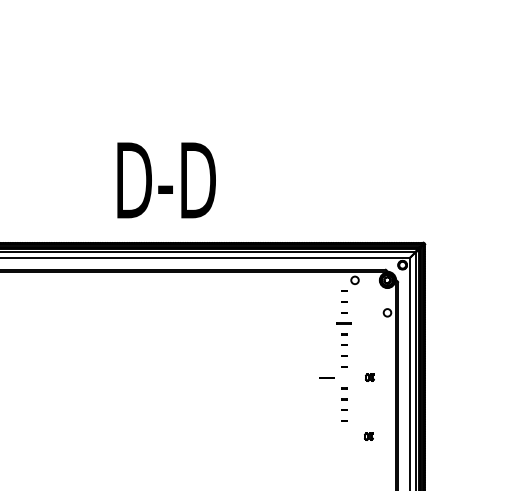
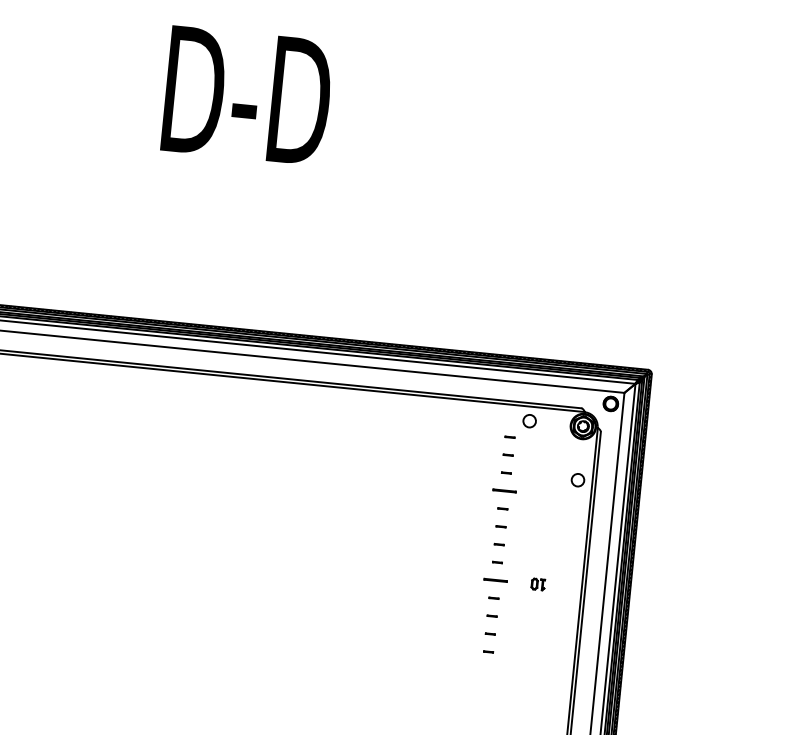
text: (166, 180) -> (247, 95), moved
line: (326, 377) -> (494, 579), moved
part: (368, 436) -> (526, 681), removed

